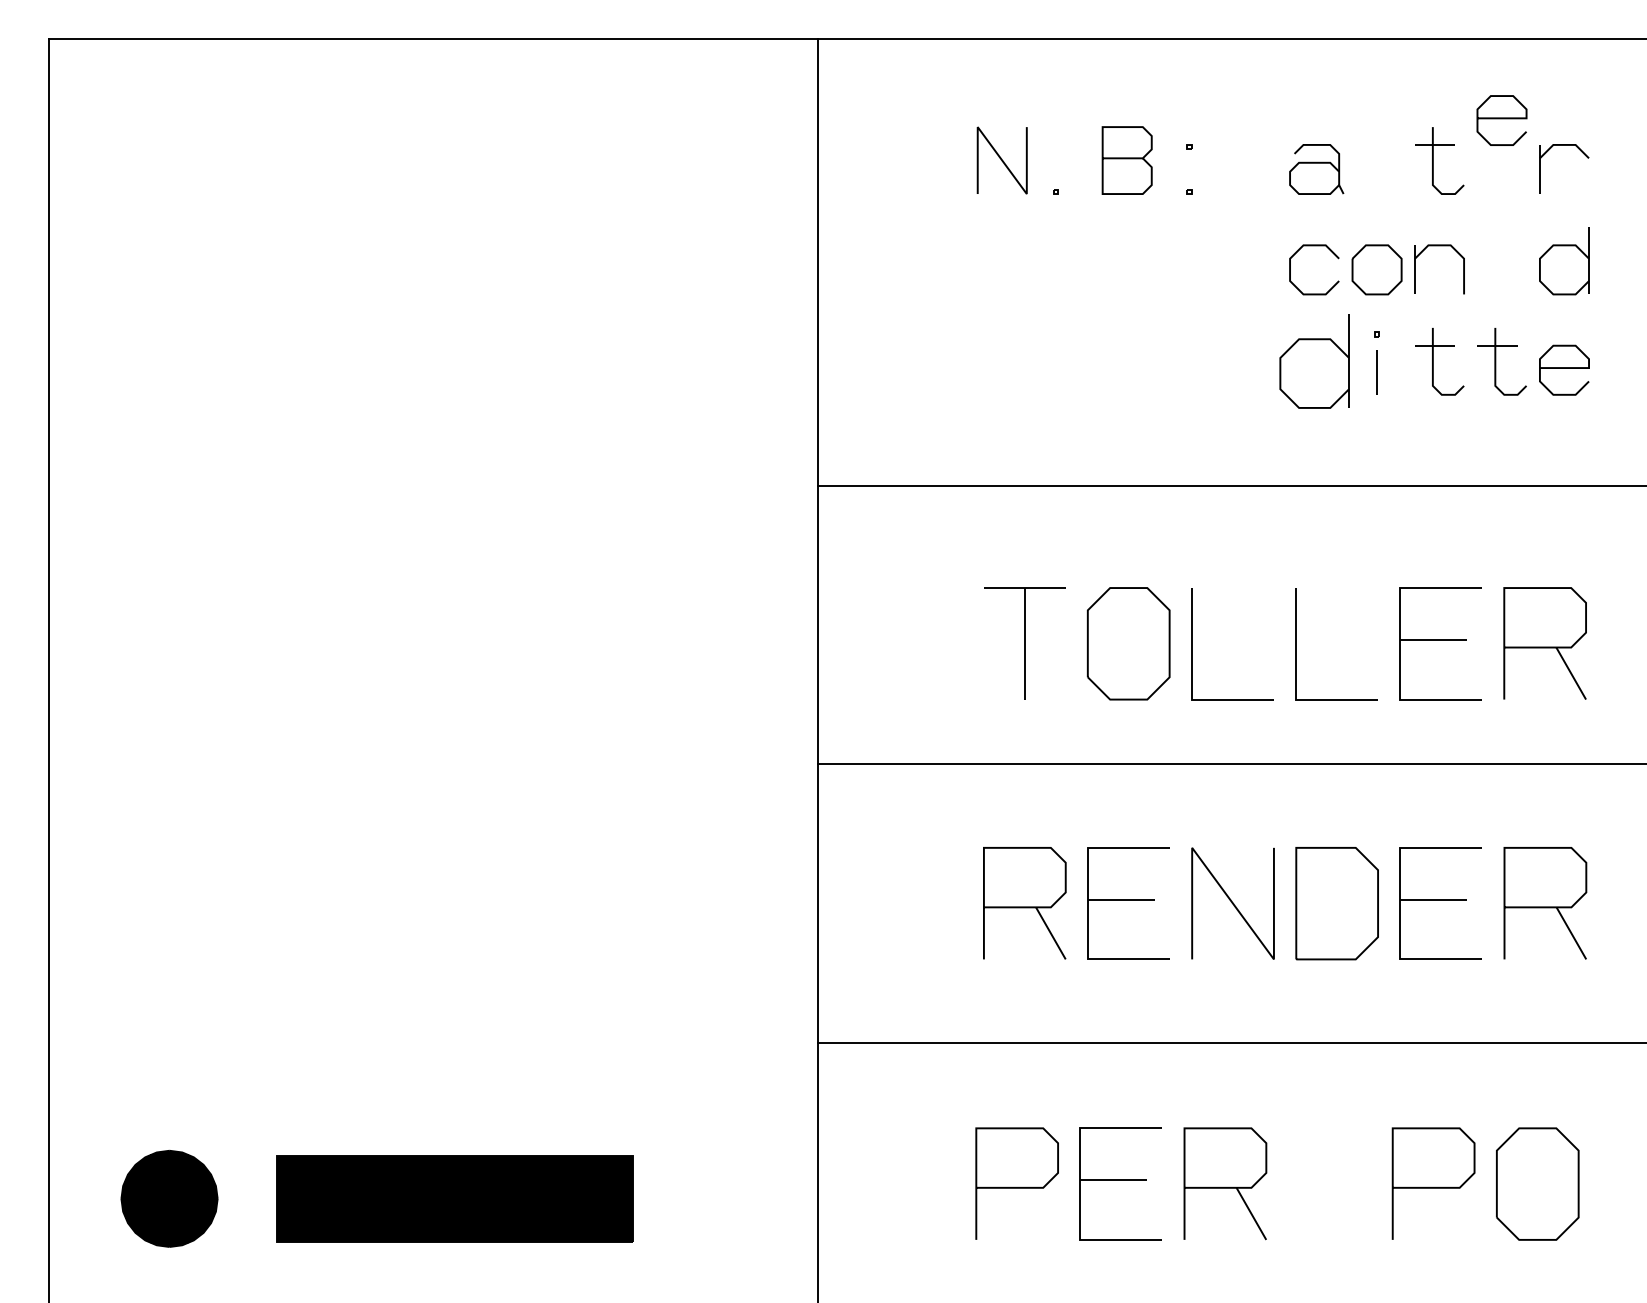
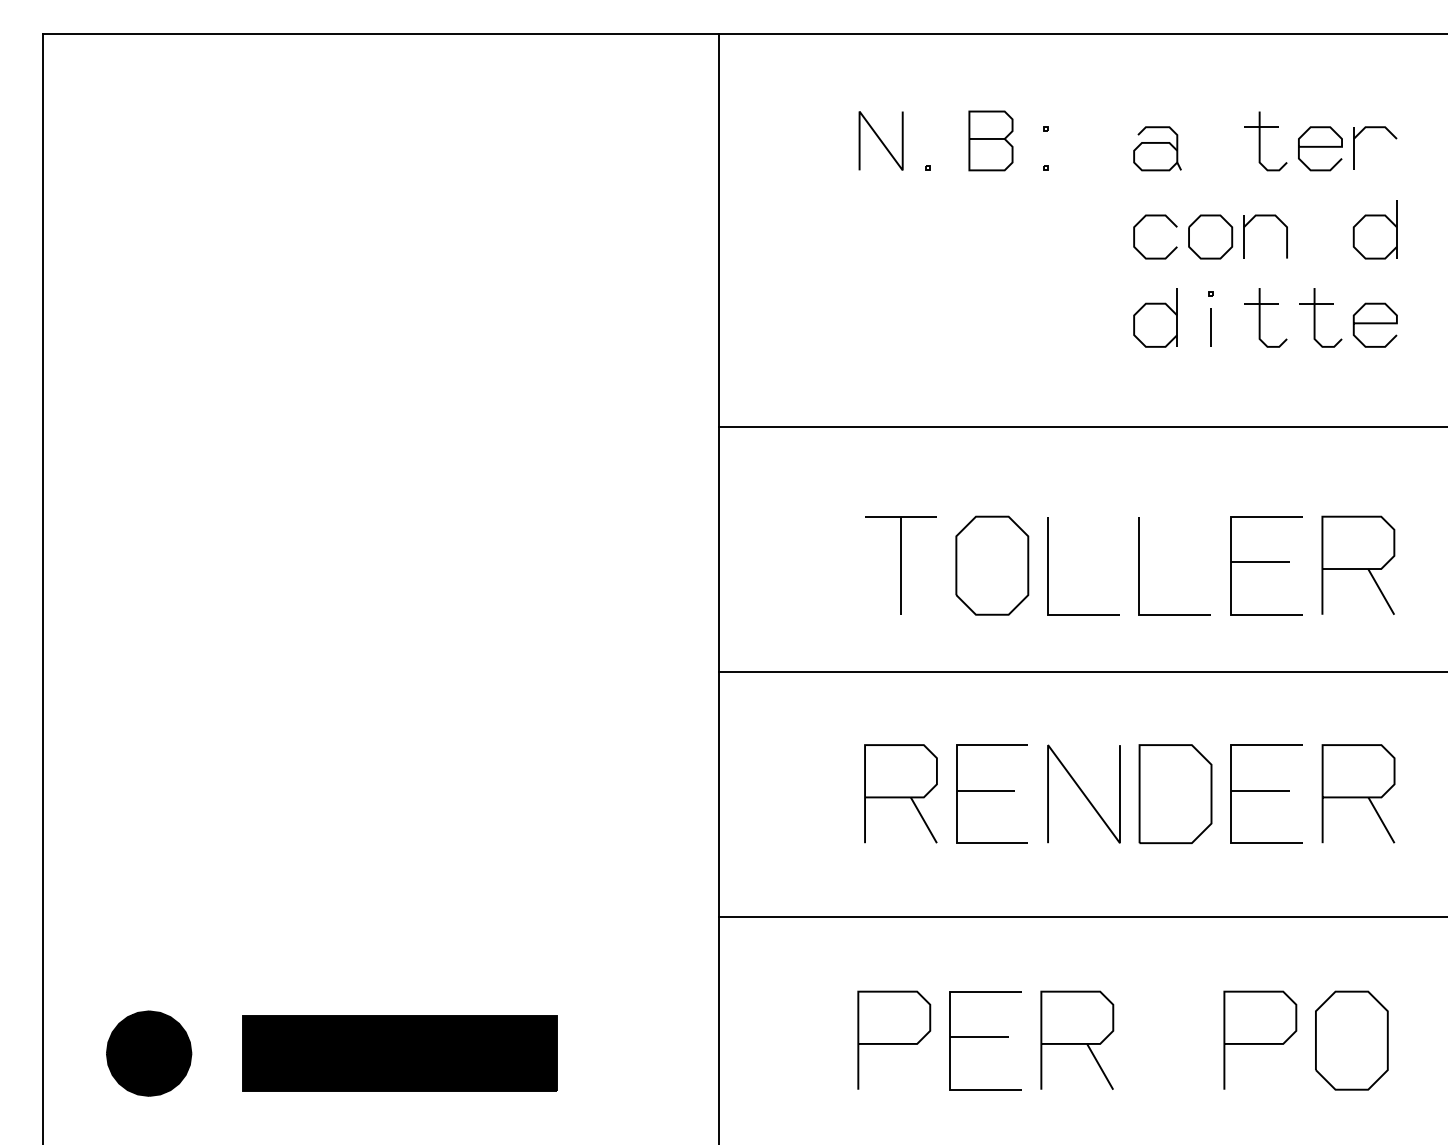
curve: (1502, 119) -> (1320, 147), moved
part: (1314, 361) -> (1155, 317), size x0.71

